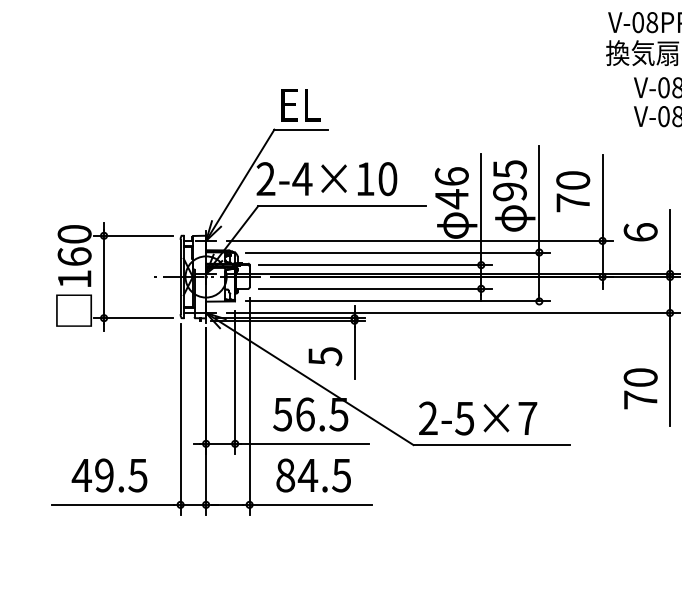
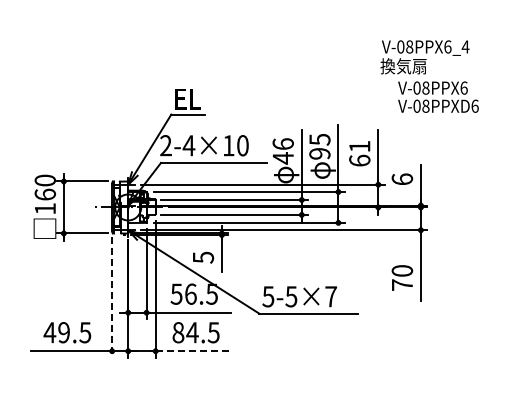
text: (572, 191) -> (359, 153), 70 -> 61
text: (428, 418) -> (268, 296), 2-5×7 -> 5-5×7
line: (181, 421) -> (112, 298), solid -> dashed
line: (311, 505) -> (194, 351), solid -> dashed

